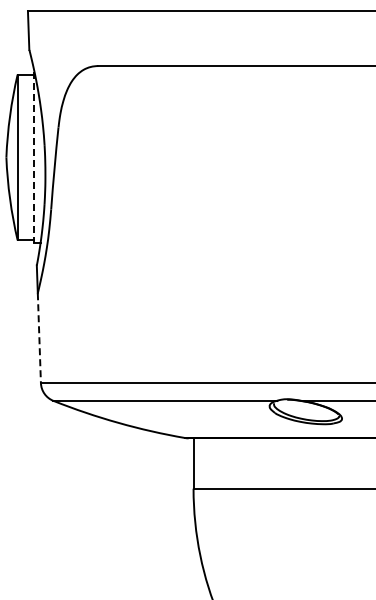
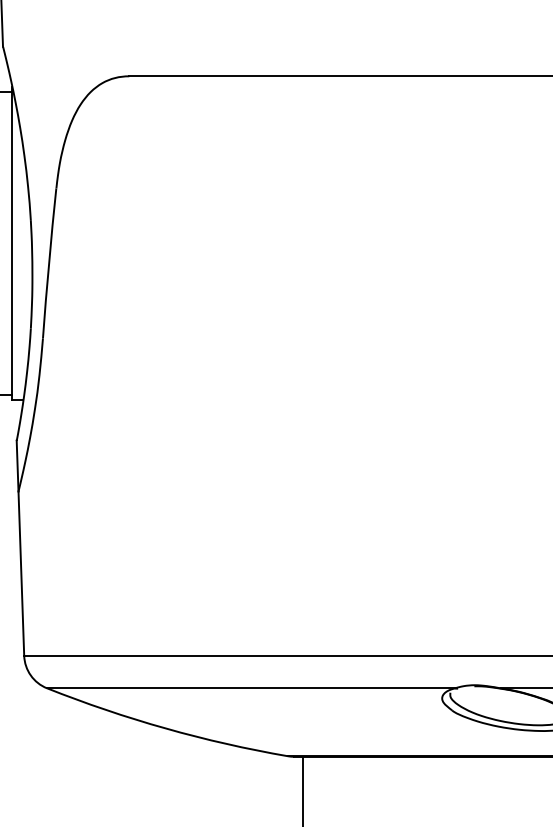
line: (34, 157) -> (12, 243), dashed -> solid
line: (39, 338) -> (21, 574), dashed -> solid

